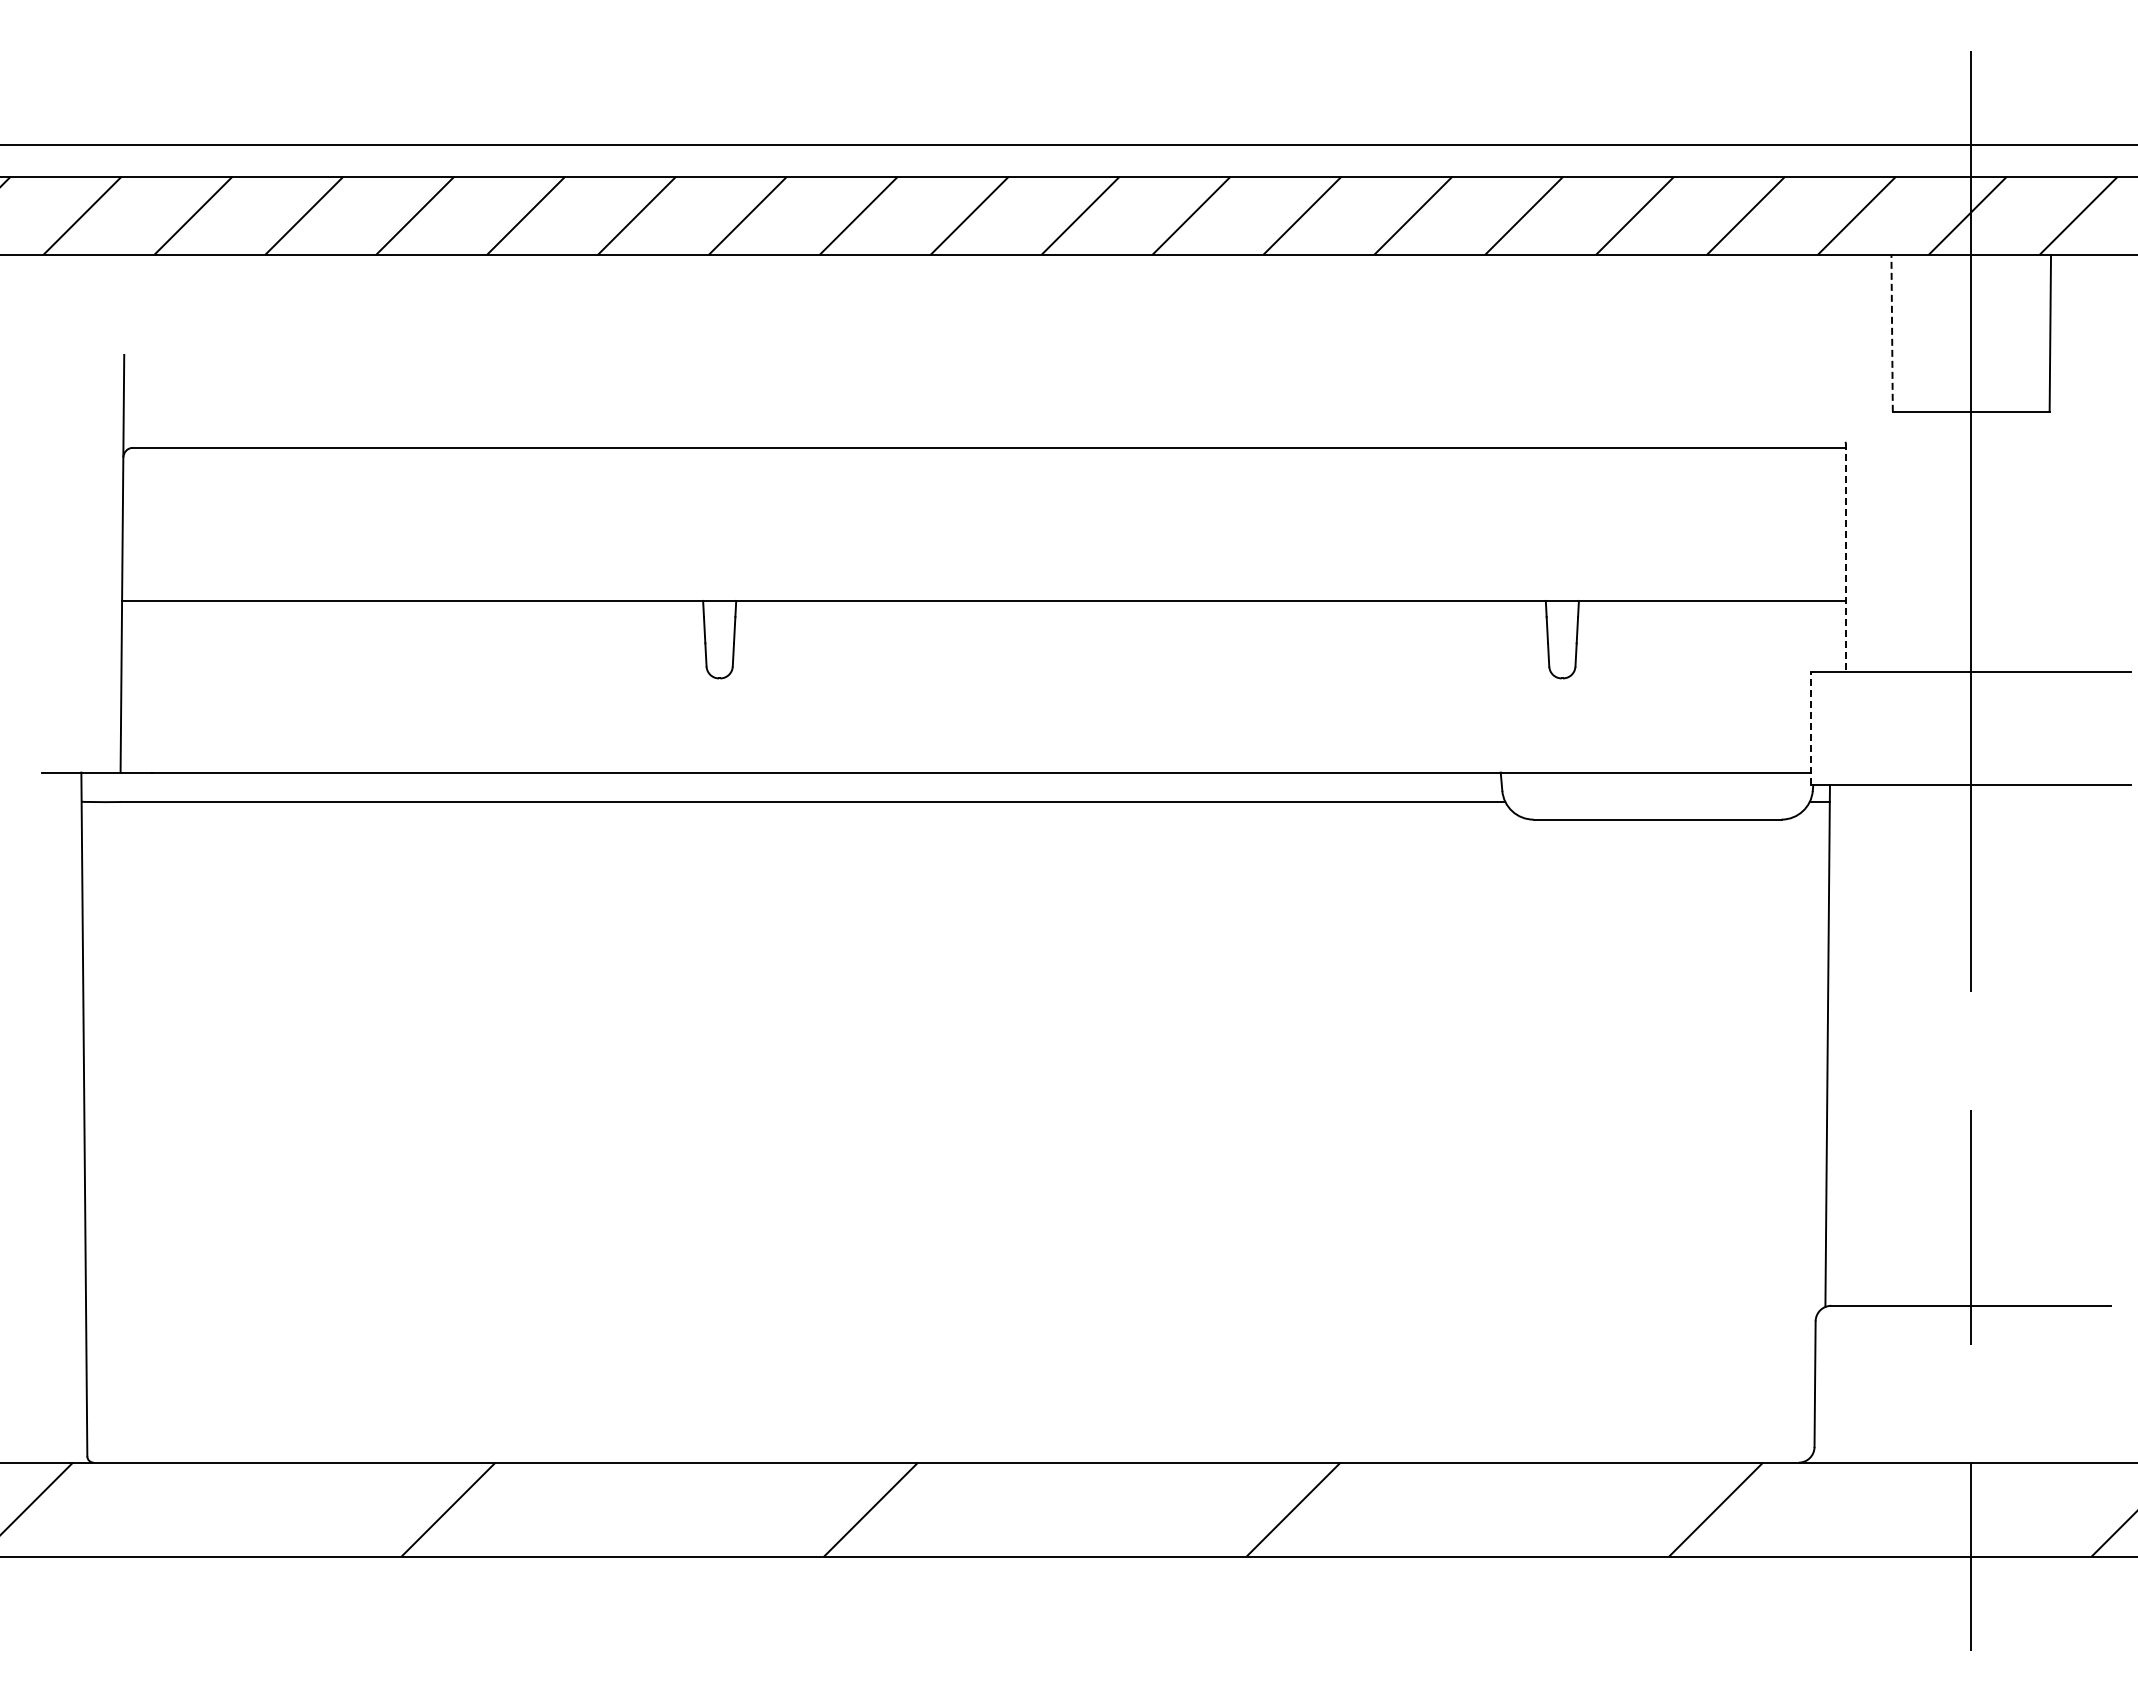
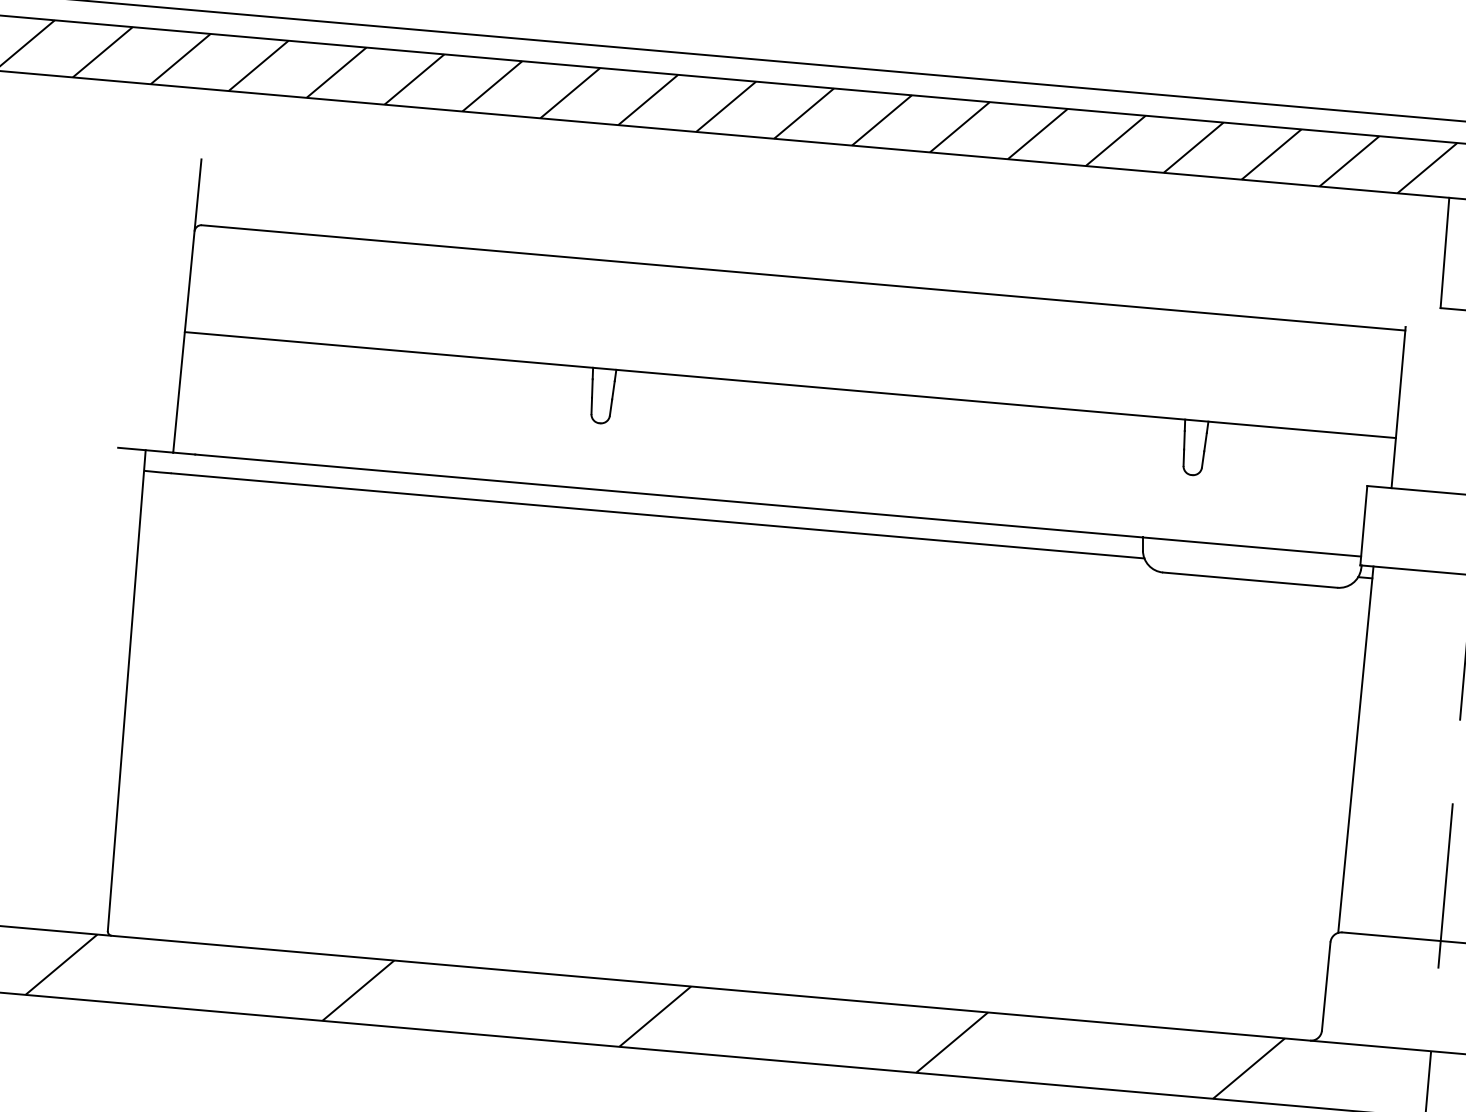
line: (1892, 332) -> (1445, 252), dashed -> solid
line: (1845, 558) -> (1398, 408), dashed -> solid
line: (1811, 728) -> (1364, 525), dashed -> solid

